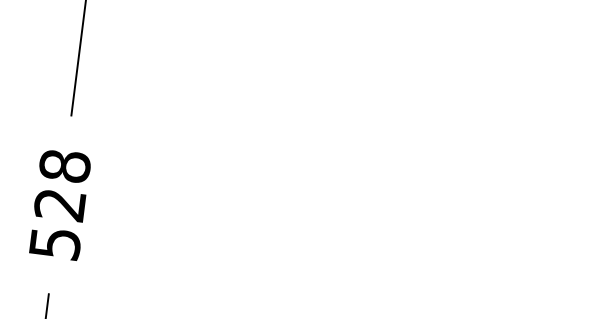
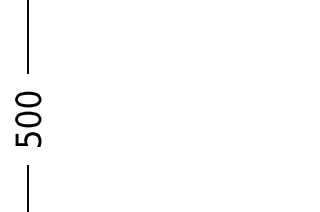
text: (62, 185) -> (28, 109), 528 -> 500

